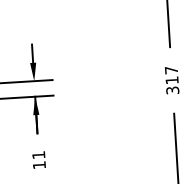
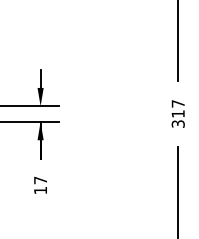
text: (38, 155) -> (40, 180), 11 -> 17

